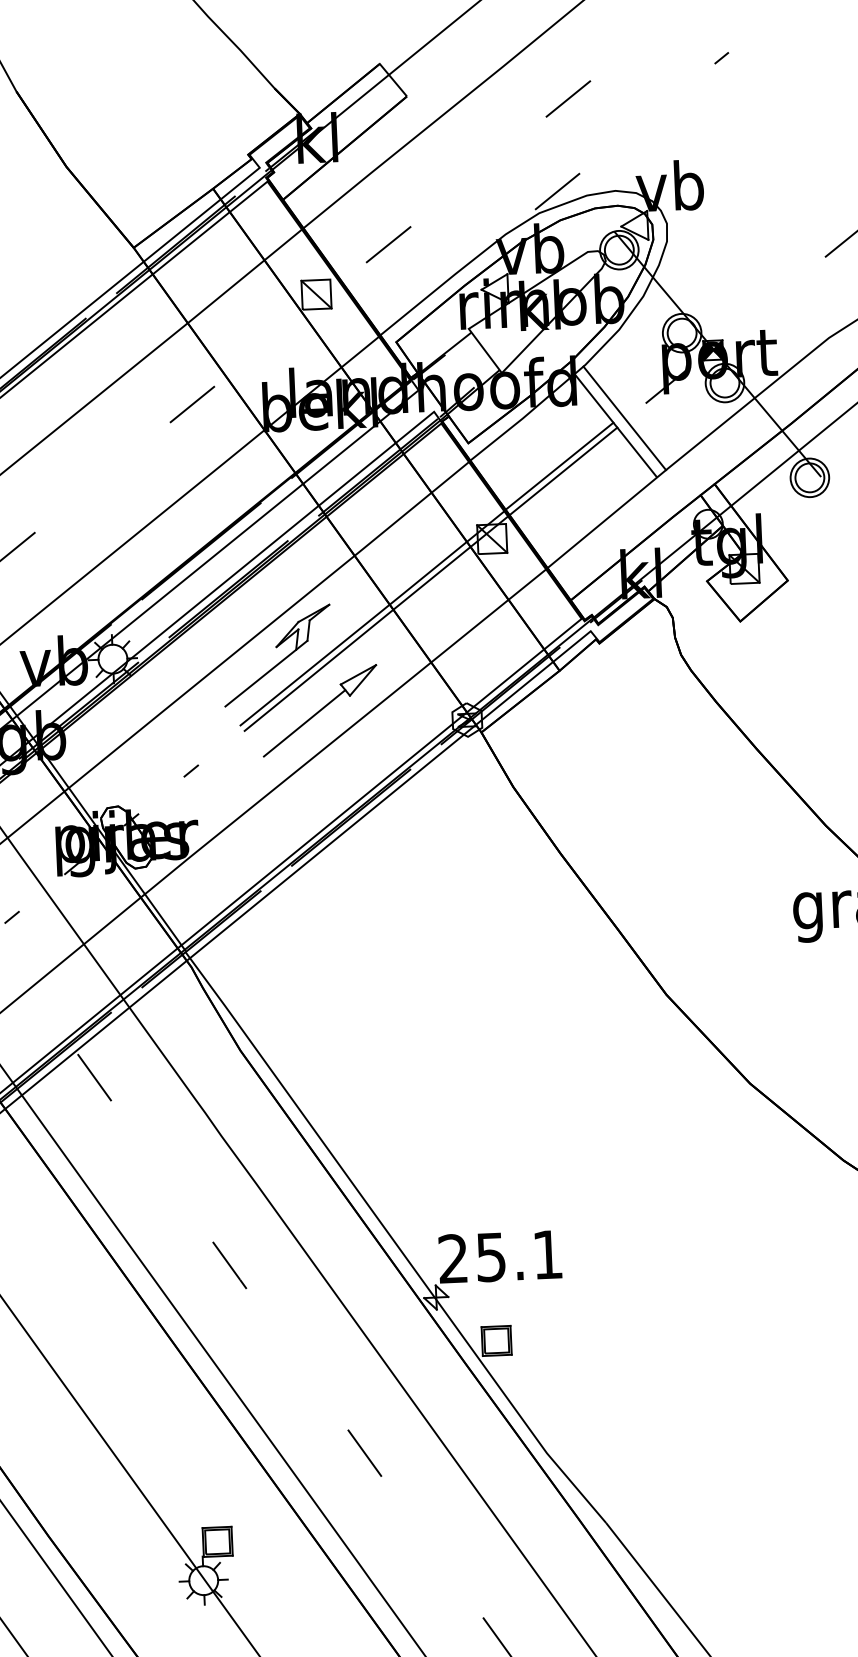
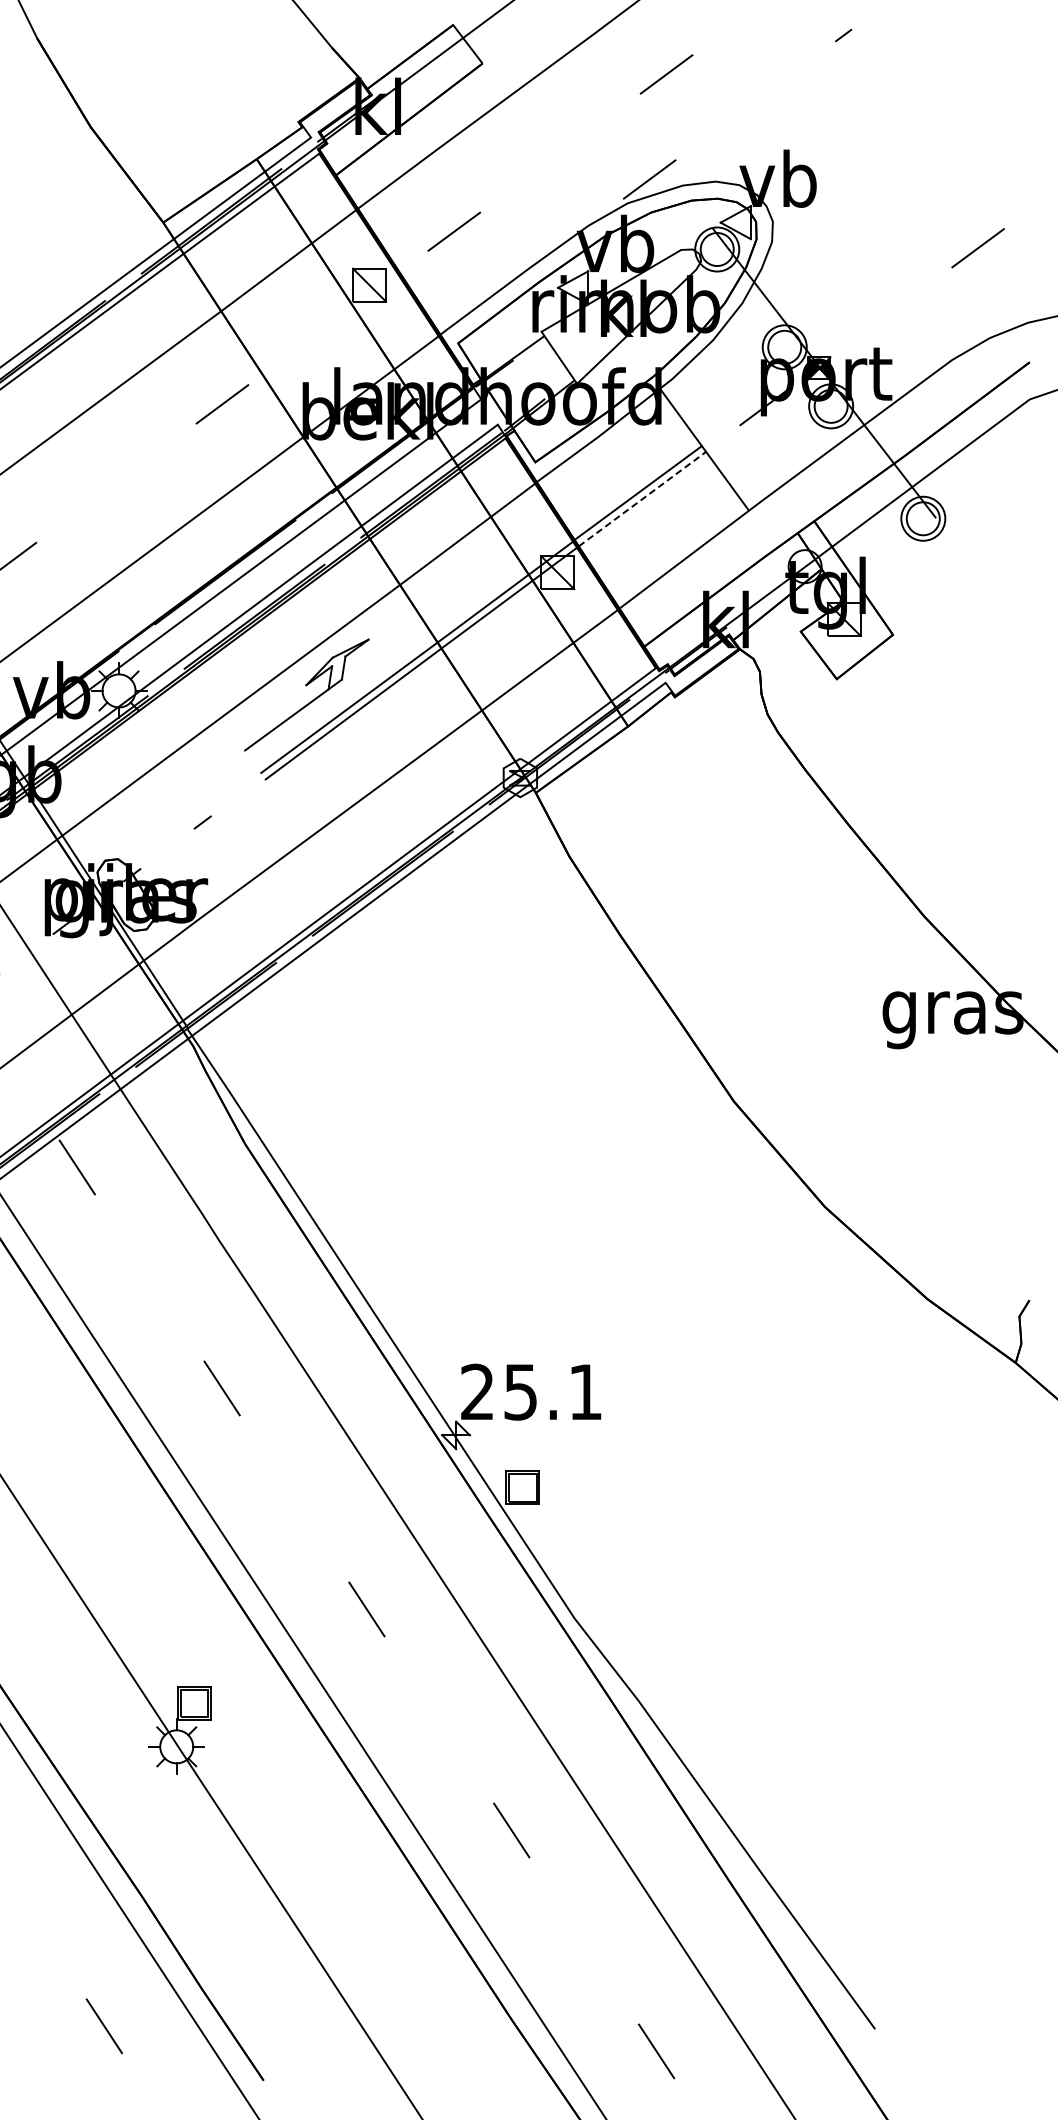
line: (624, 418) -> (714, 441), removed
line: (563, 470) -> (642, 498), solid -> dashed
part: (319, 710) -> (352, 759), removed

